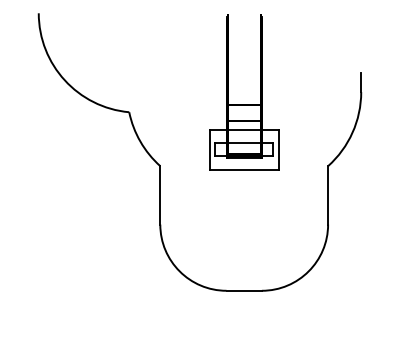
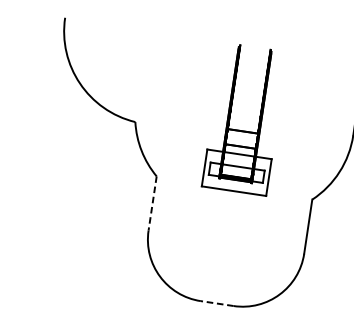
line: (160, 195) -> (152, 203), solid -> dashed
line: (244, 290) -> (217, 303), solid -> dashed

